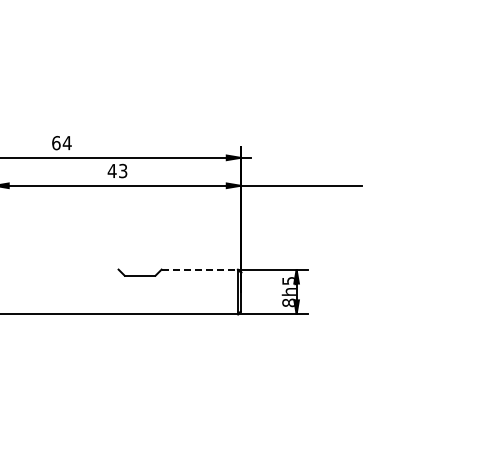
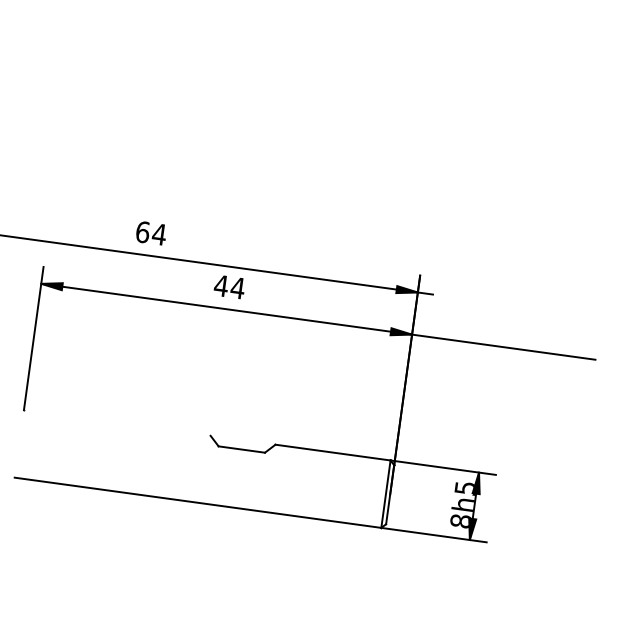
text: (122, 170) -> (236, 287), 43 -> 44
line: (200, 269) -> (334, 452), dashed -> solid

